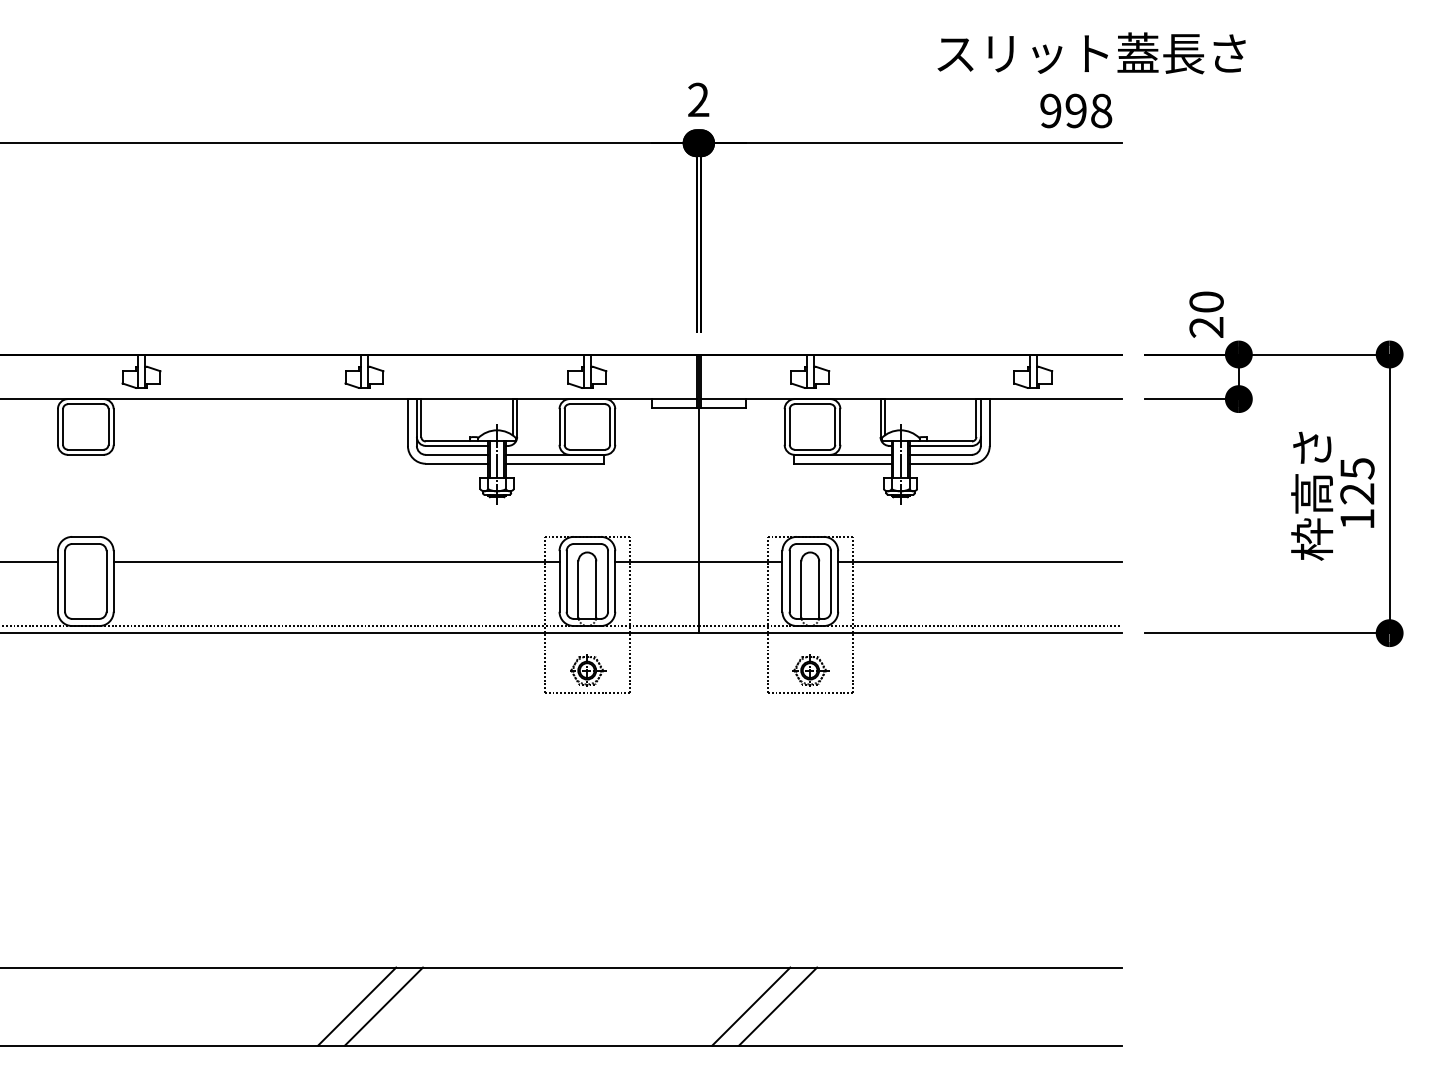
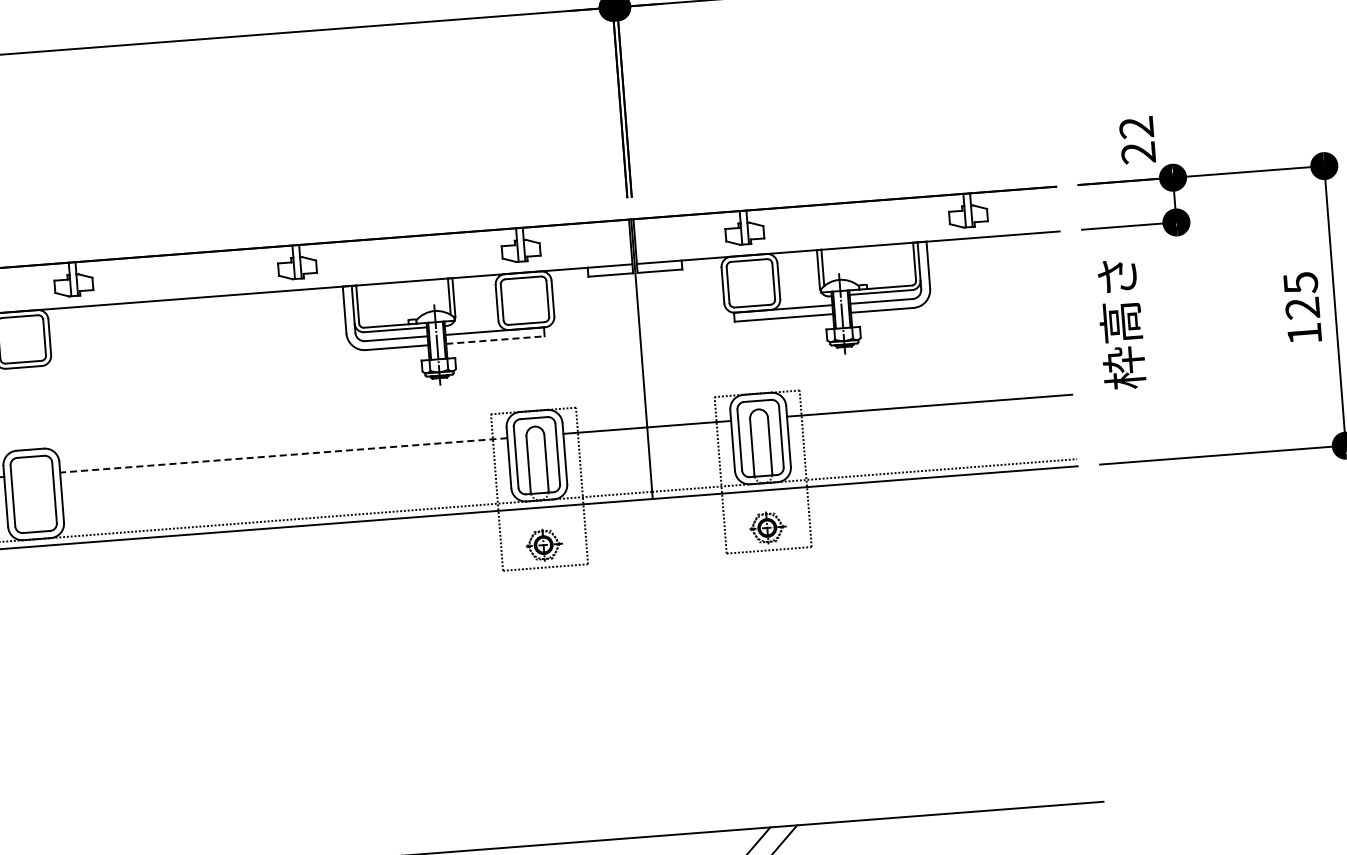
text: (1206, 301) -> (1136, 127), 20 -> 22
line: (555, 463) -> (495, 339), solid -> dashed
text: (1312, 495) -> (1121, 323), moved
line: (336, 561) -> (283, 455), solid -> dashed

